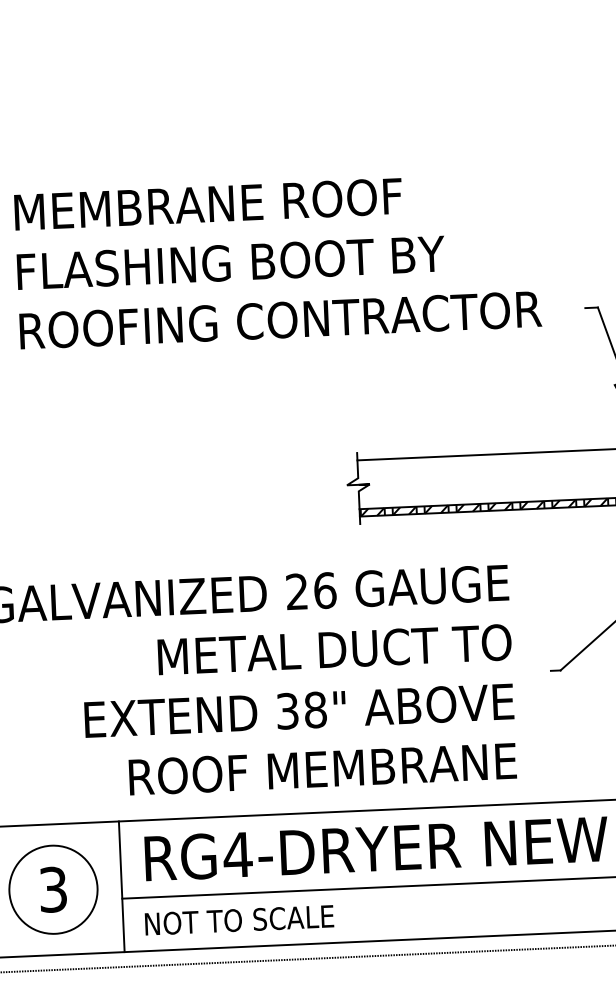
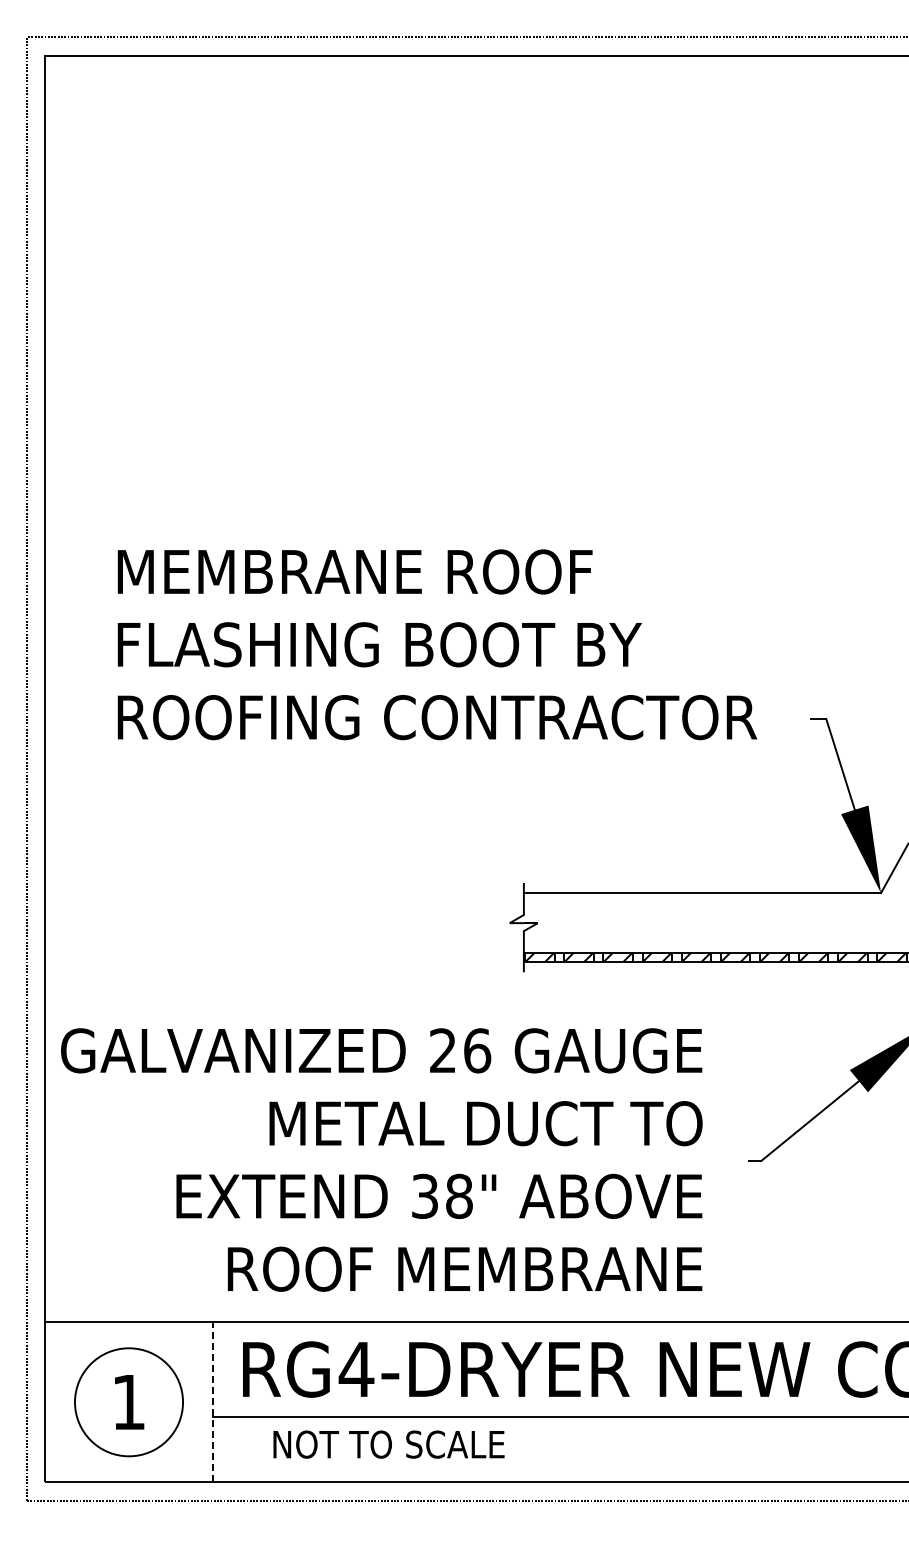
line: (121, 886) -> (212, 1401), solid -> dashed
text: (53, 889) -> (128, 1402), 3 -> 1
text: (239, 920) -> (388, 1444), moved

